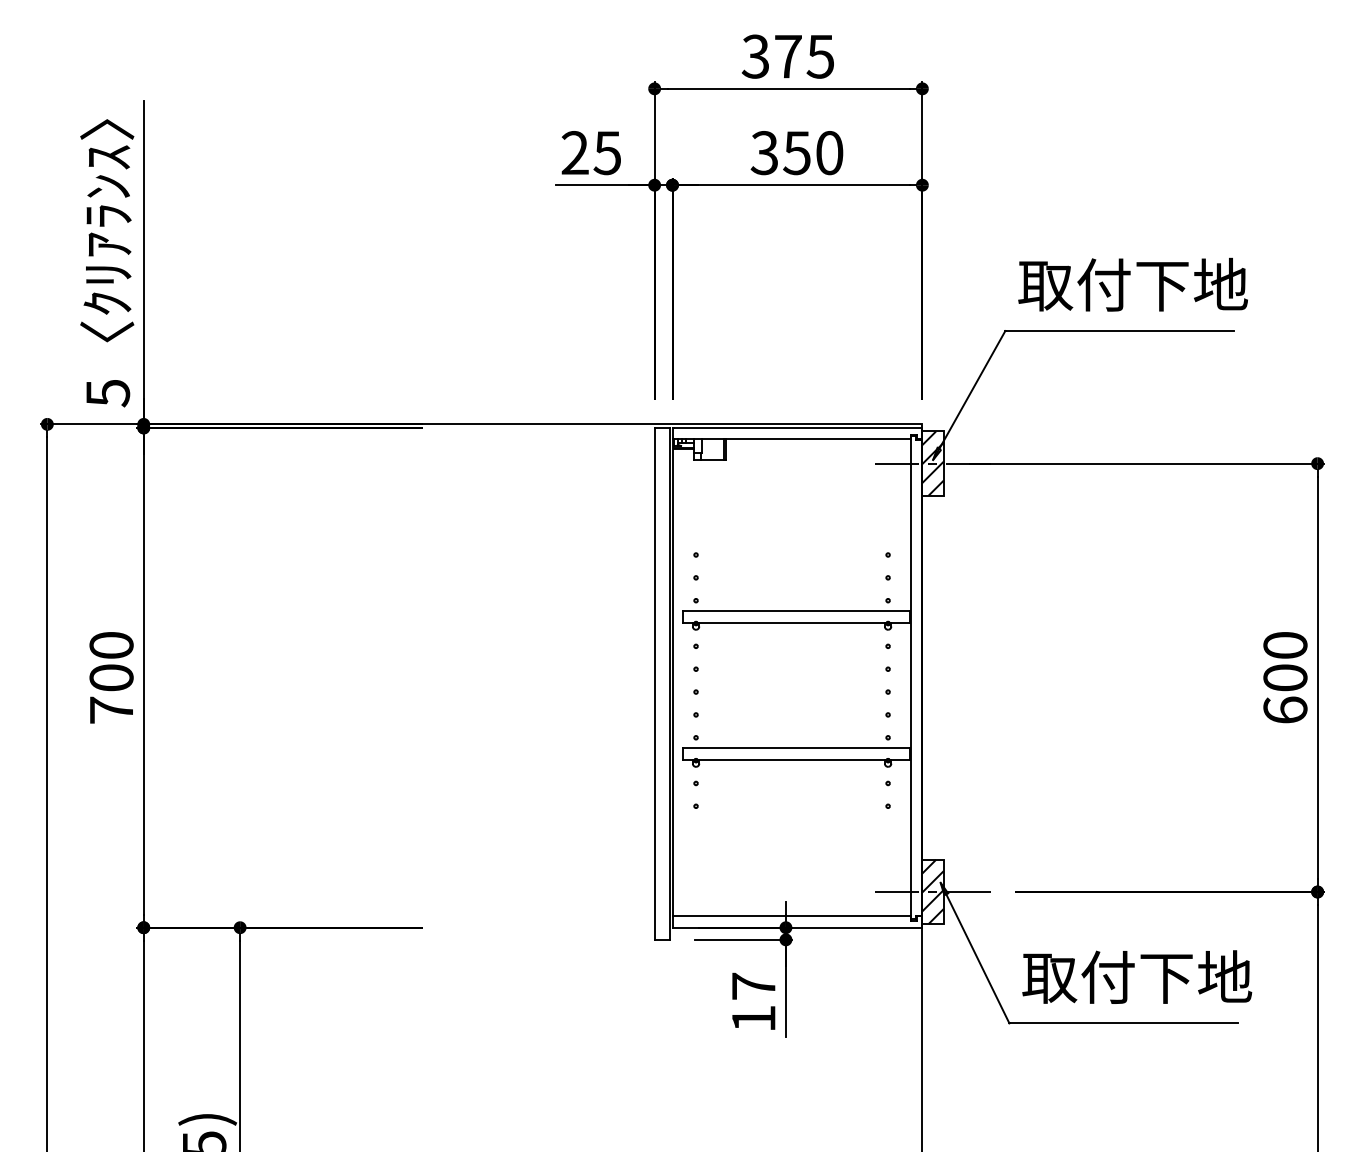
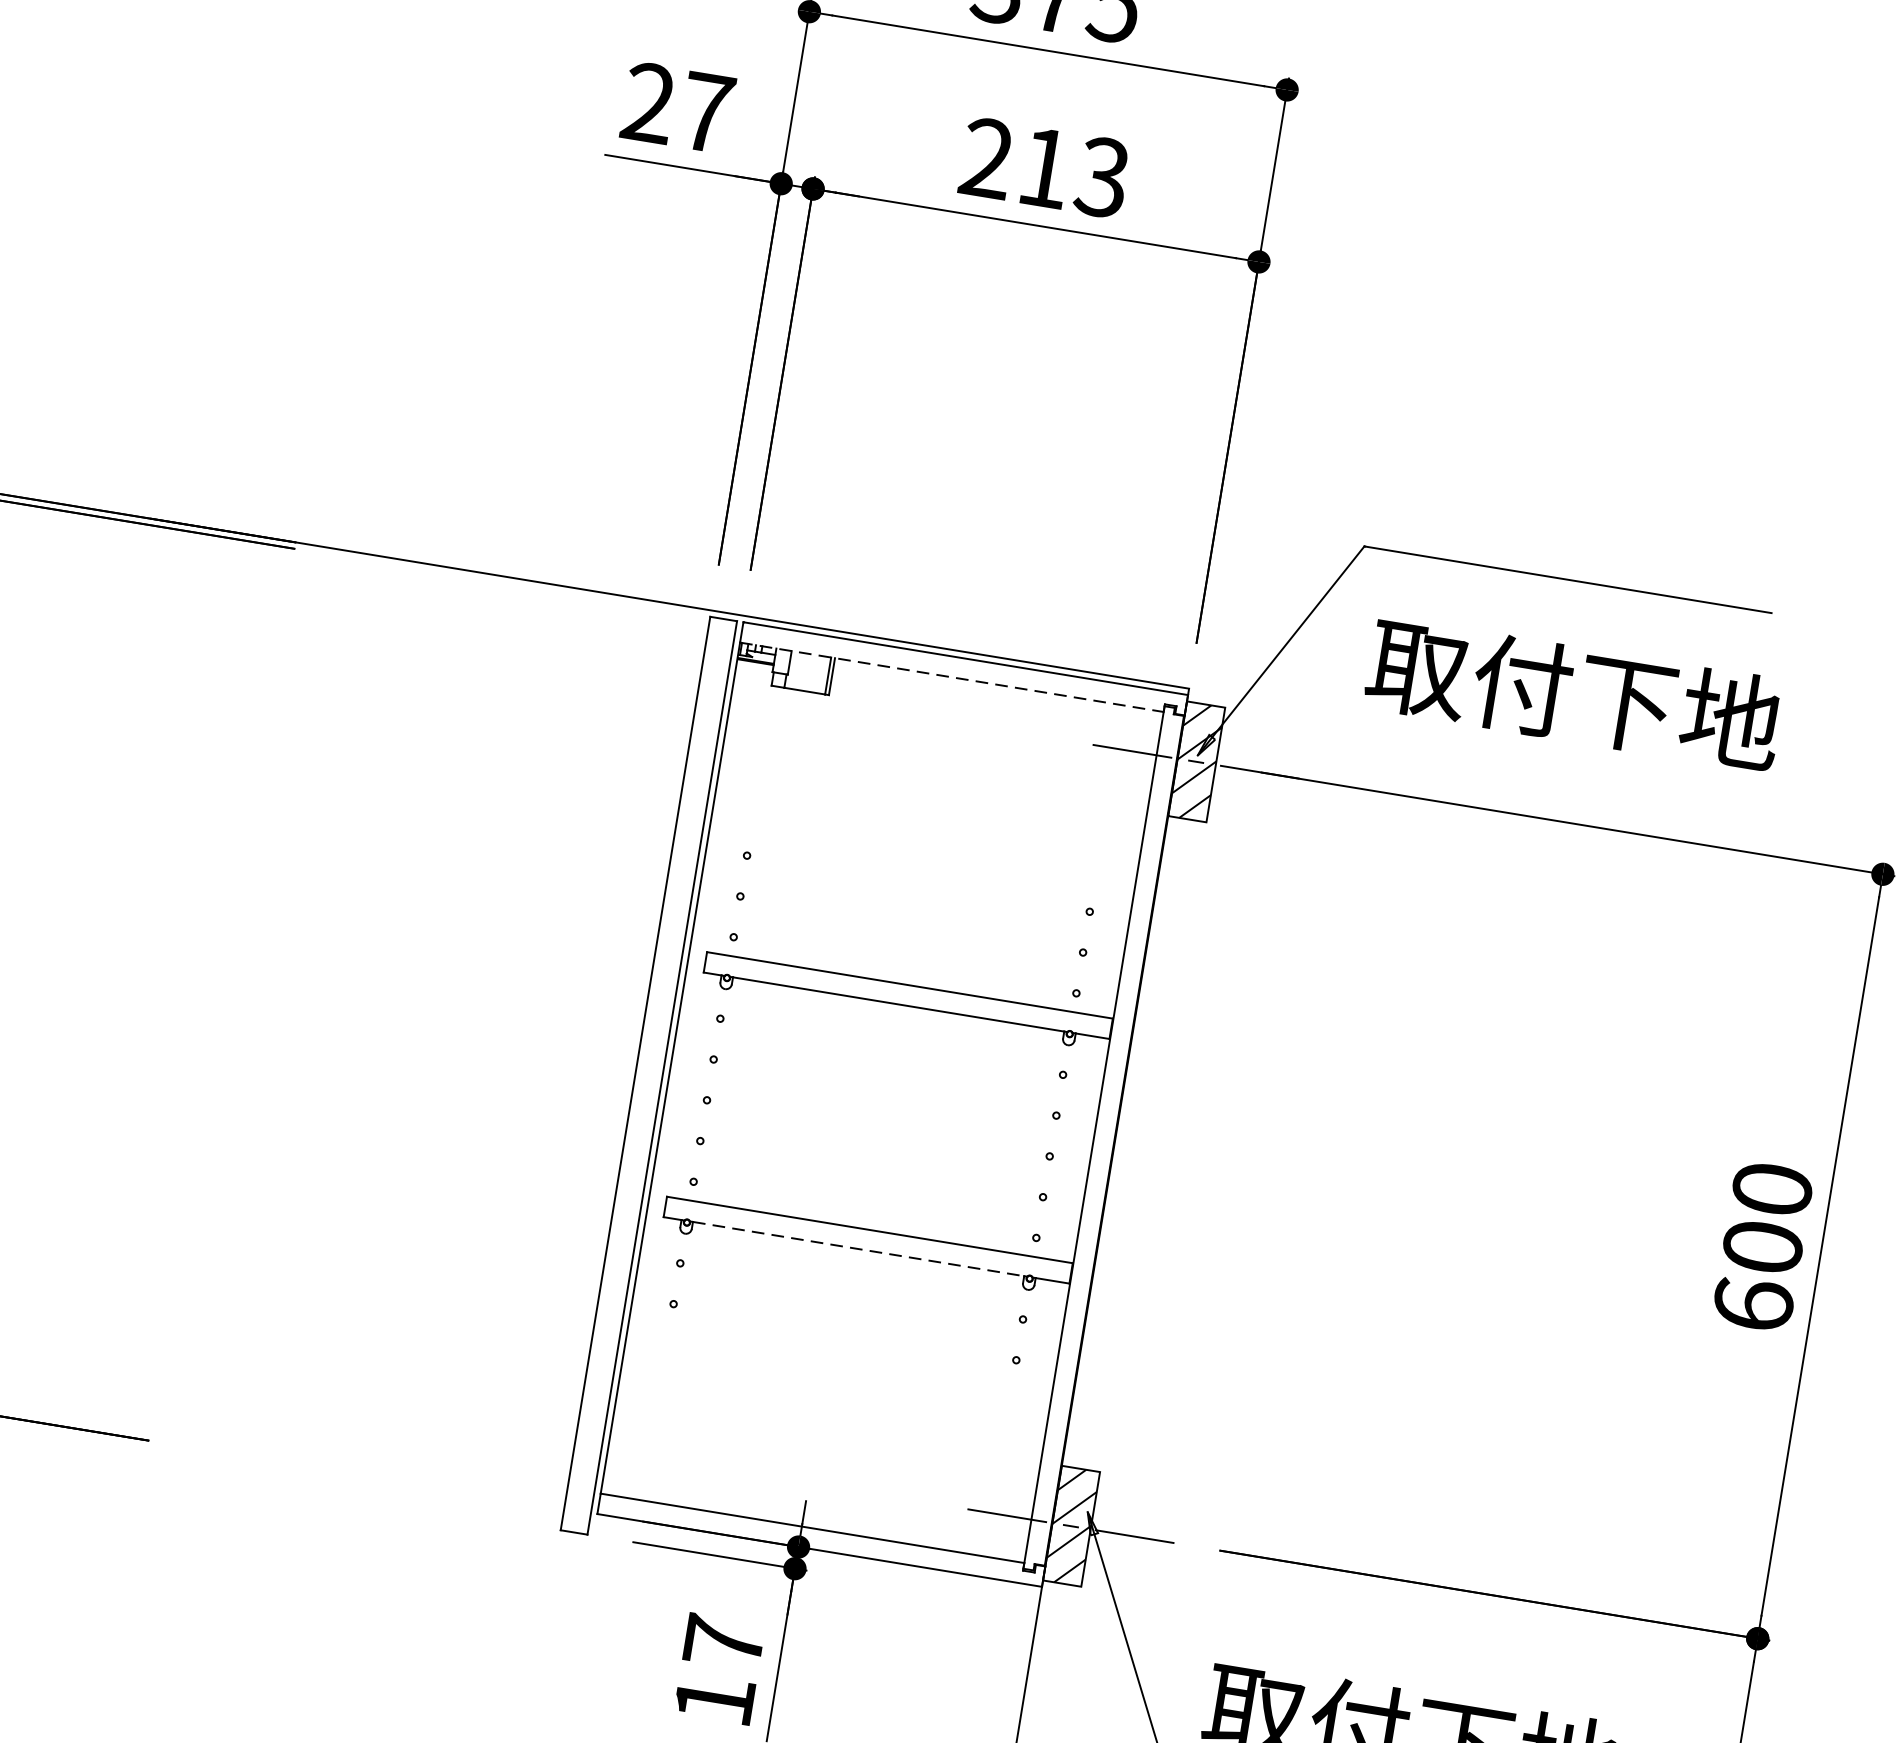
text: (607, 153) -> (706, 113), 25 -> 27
text: (796, 153) -> (1043, 168), 350 -> 213
text: (1132, 284) -> (1573, 693), moved
line: (791, 439) -> (951, 677), solid -> dashed
line: (792, 759) -> (859, 1248), solid -> dashed

